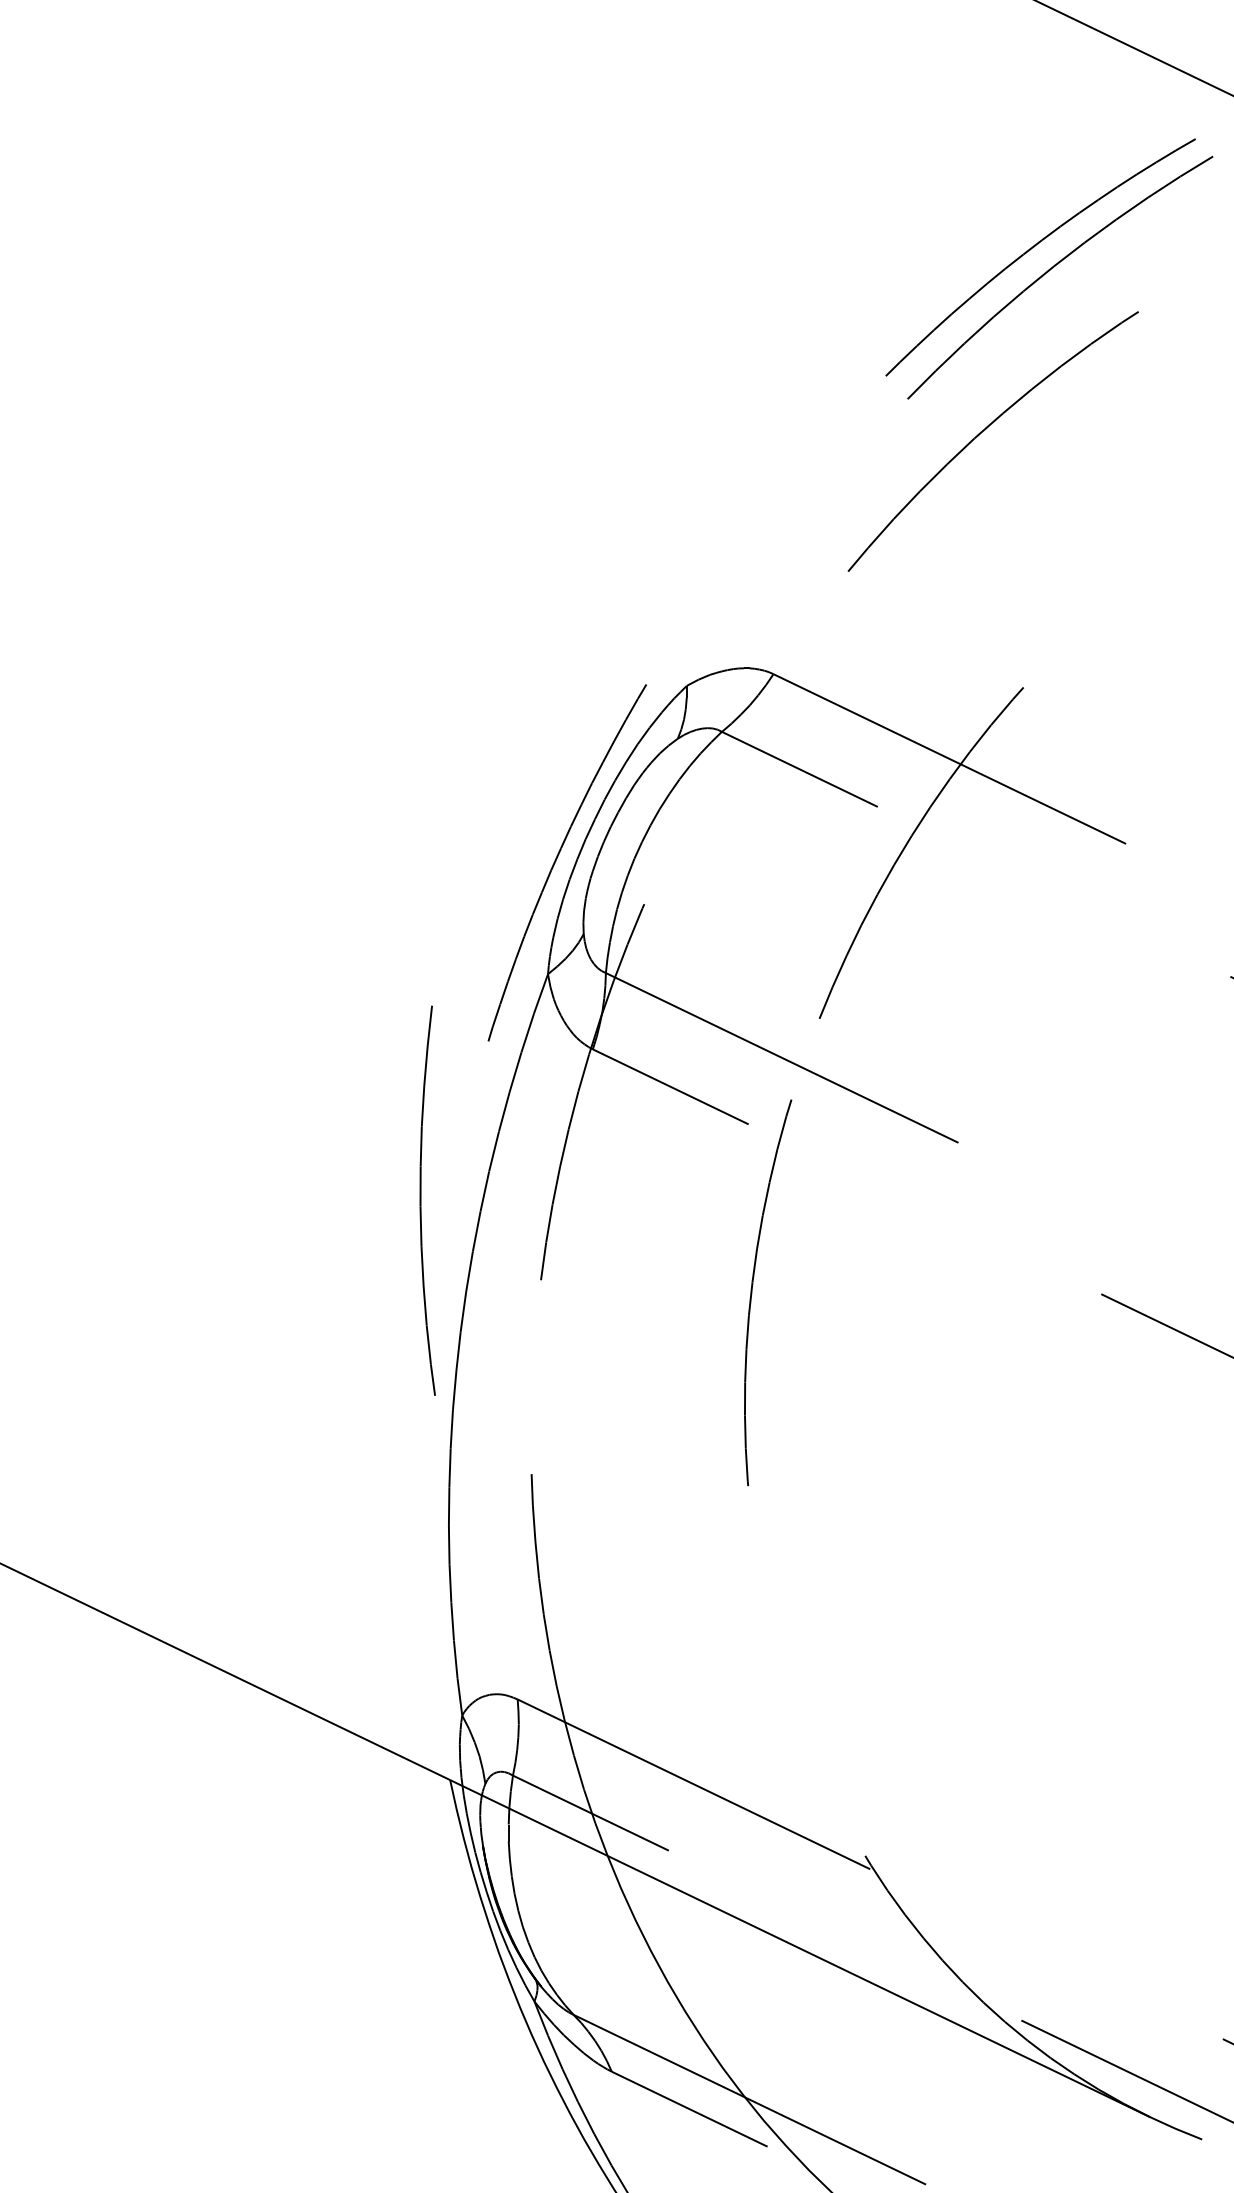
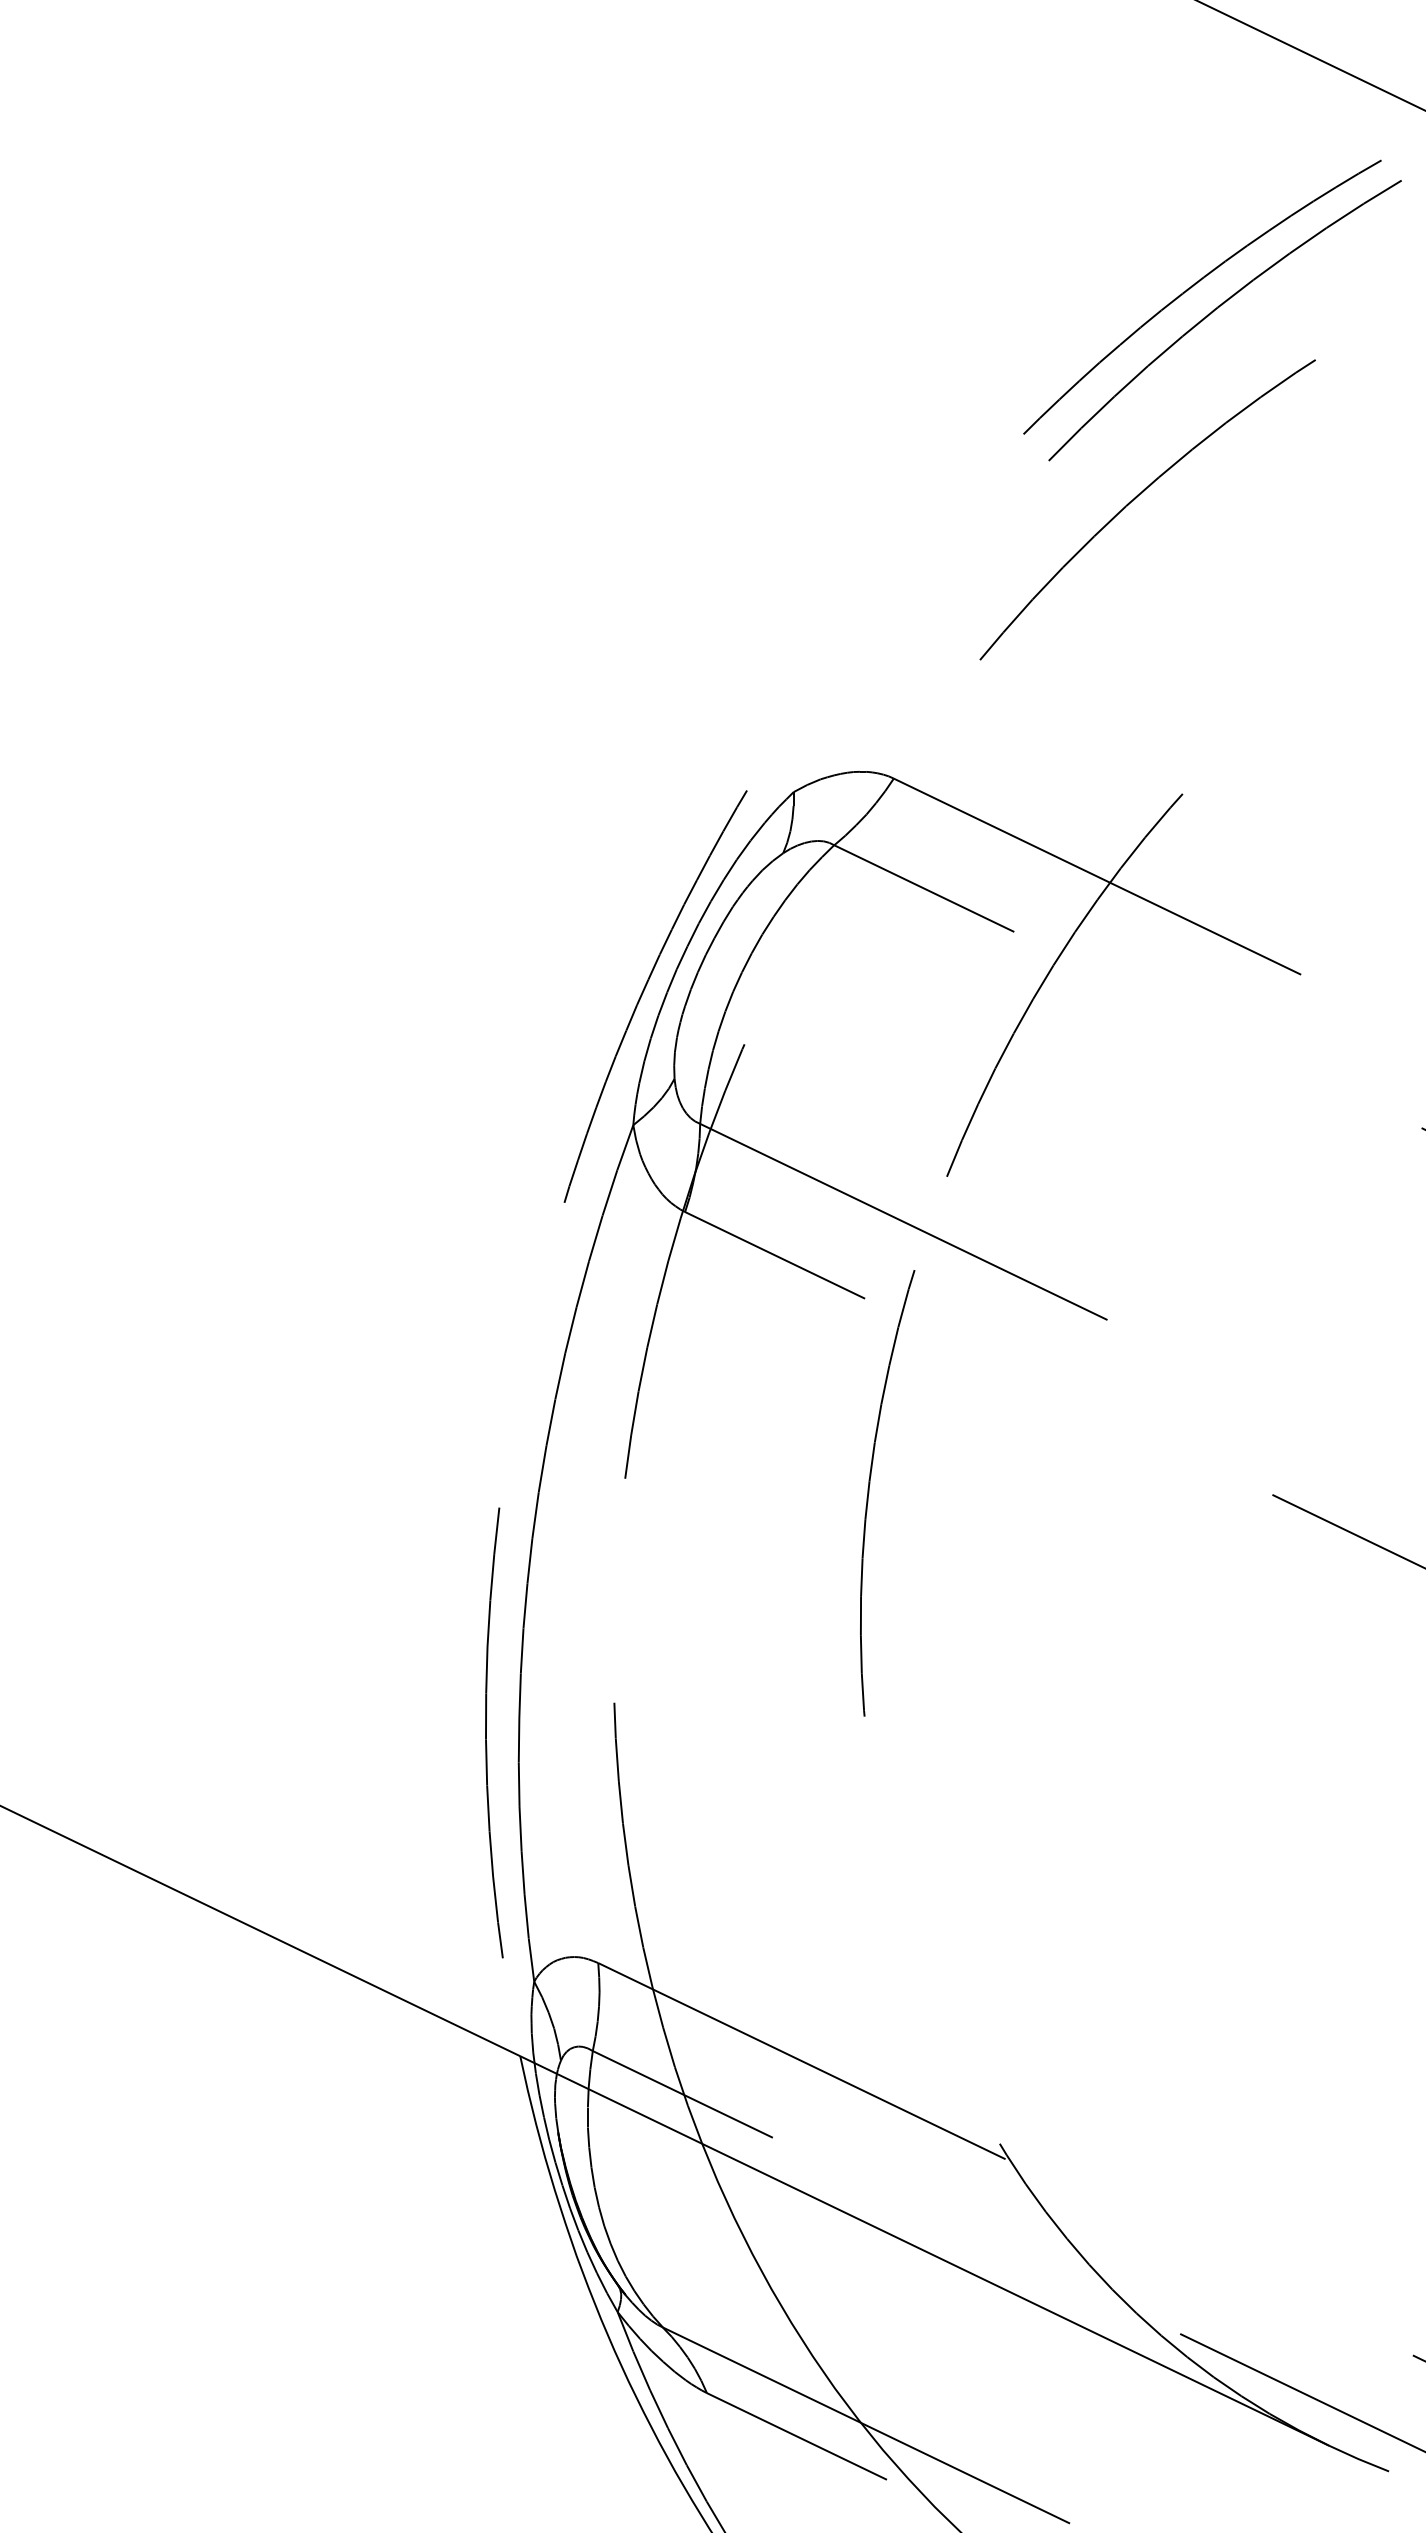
curve: (420, 1200) -> (486, 1732), moved

